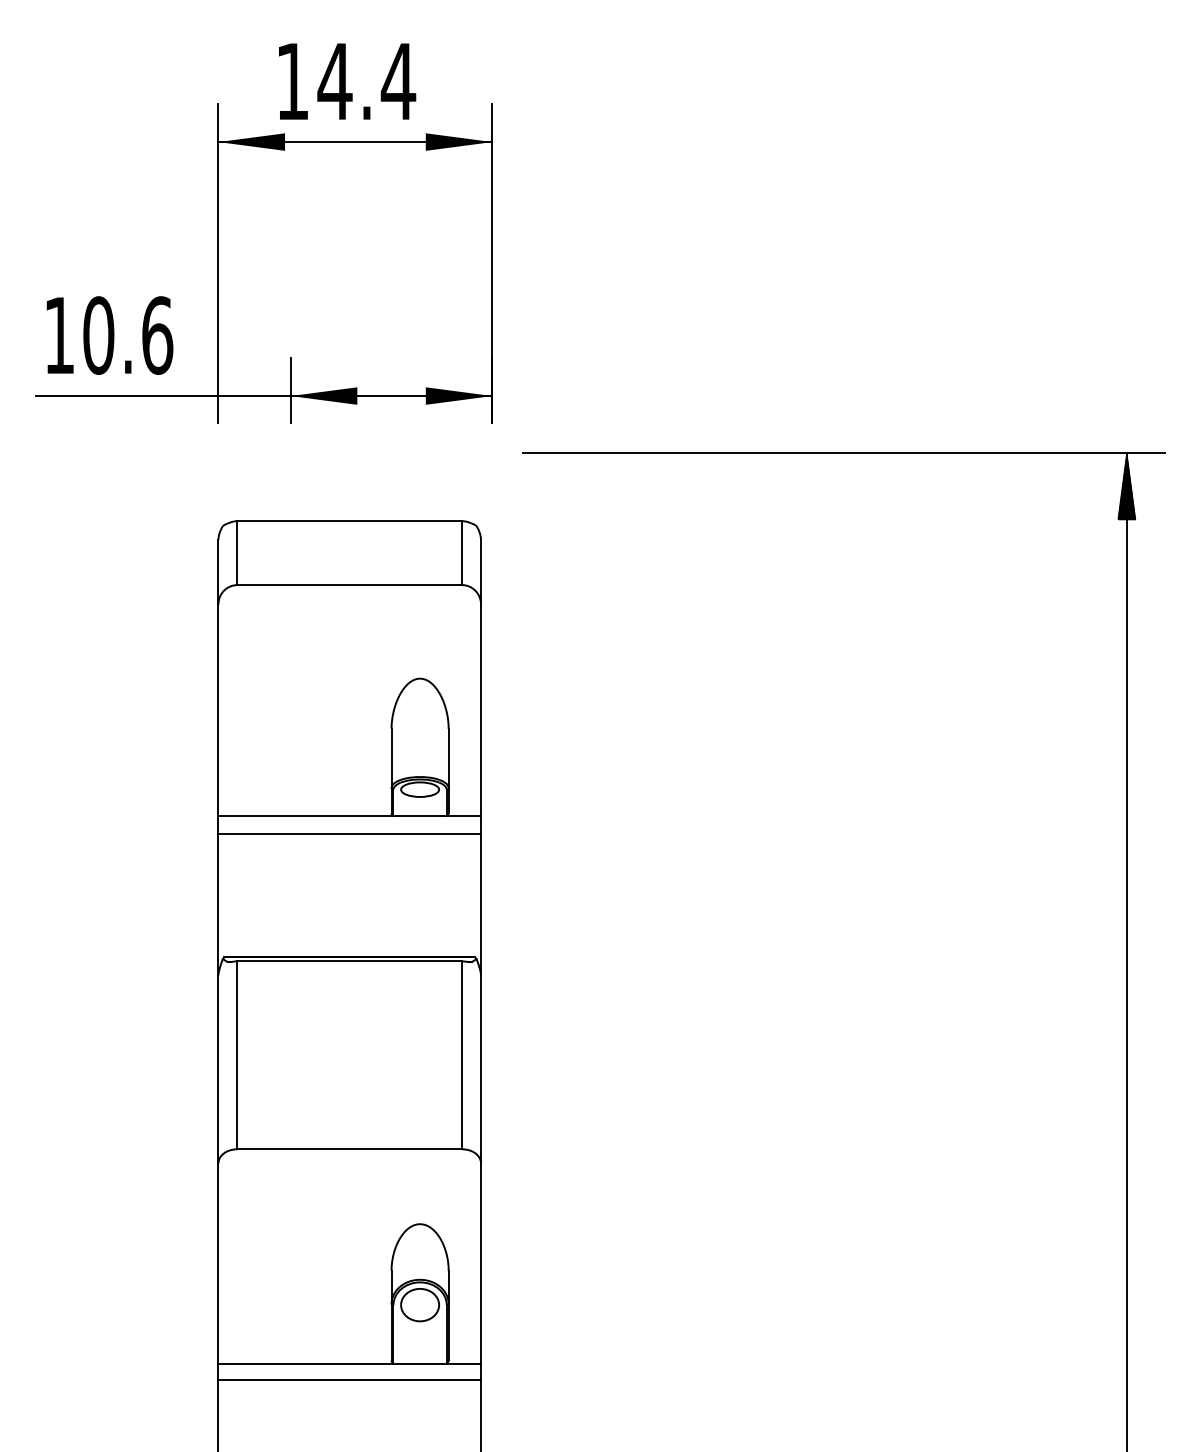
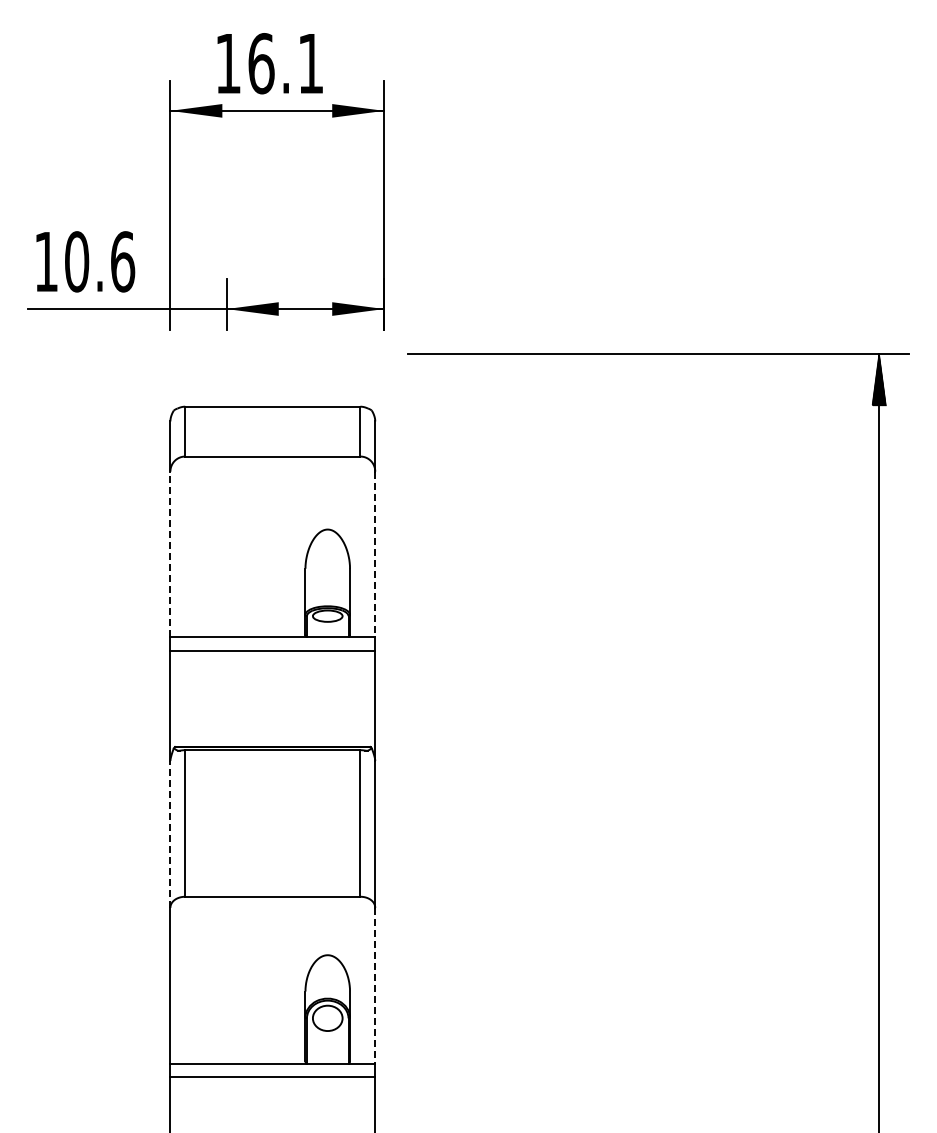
text: (365, 81) -> (285, 63), 14.4 -> 16.1
line: (218, 709) -> (170, 553), solid -> dashed
line: (481, 710) -> (375, 554), solid -> dashed
line: (218, 1068) -> (170, 833), solid -> dashed
line: (481, 1264) -> (375, 986), solid -> dashed

